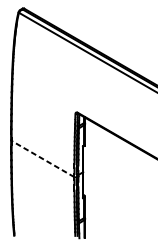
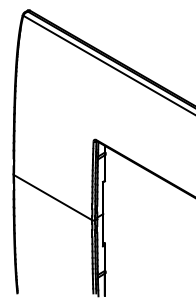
line: (42, 158) -> (52, 197), dashed -> solid

